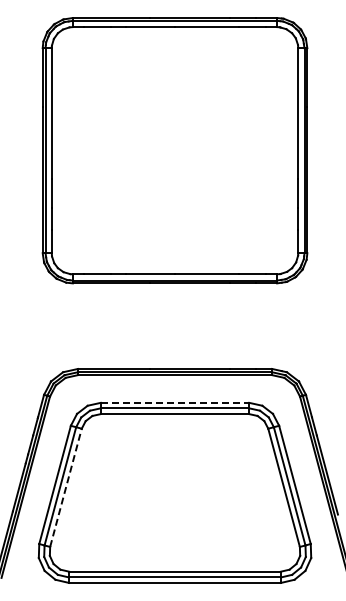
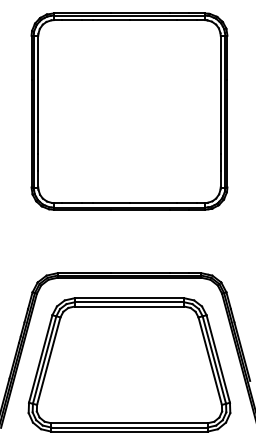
line: (175, 402) -> (129, 298), dashed -> solid
line: (66, 487) -> (49, 360), dashed -> solid

